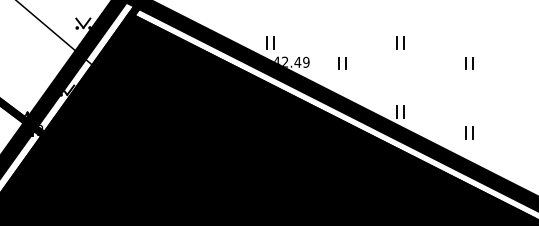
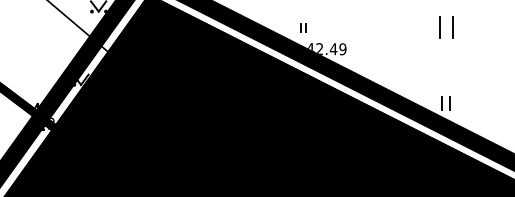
part: (270, 42) -> (303, 27), size x0.6
part: (400, 42) -> (446, 27), size x1.6
part: (342, 63) -> (382, 50), removed

